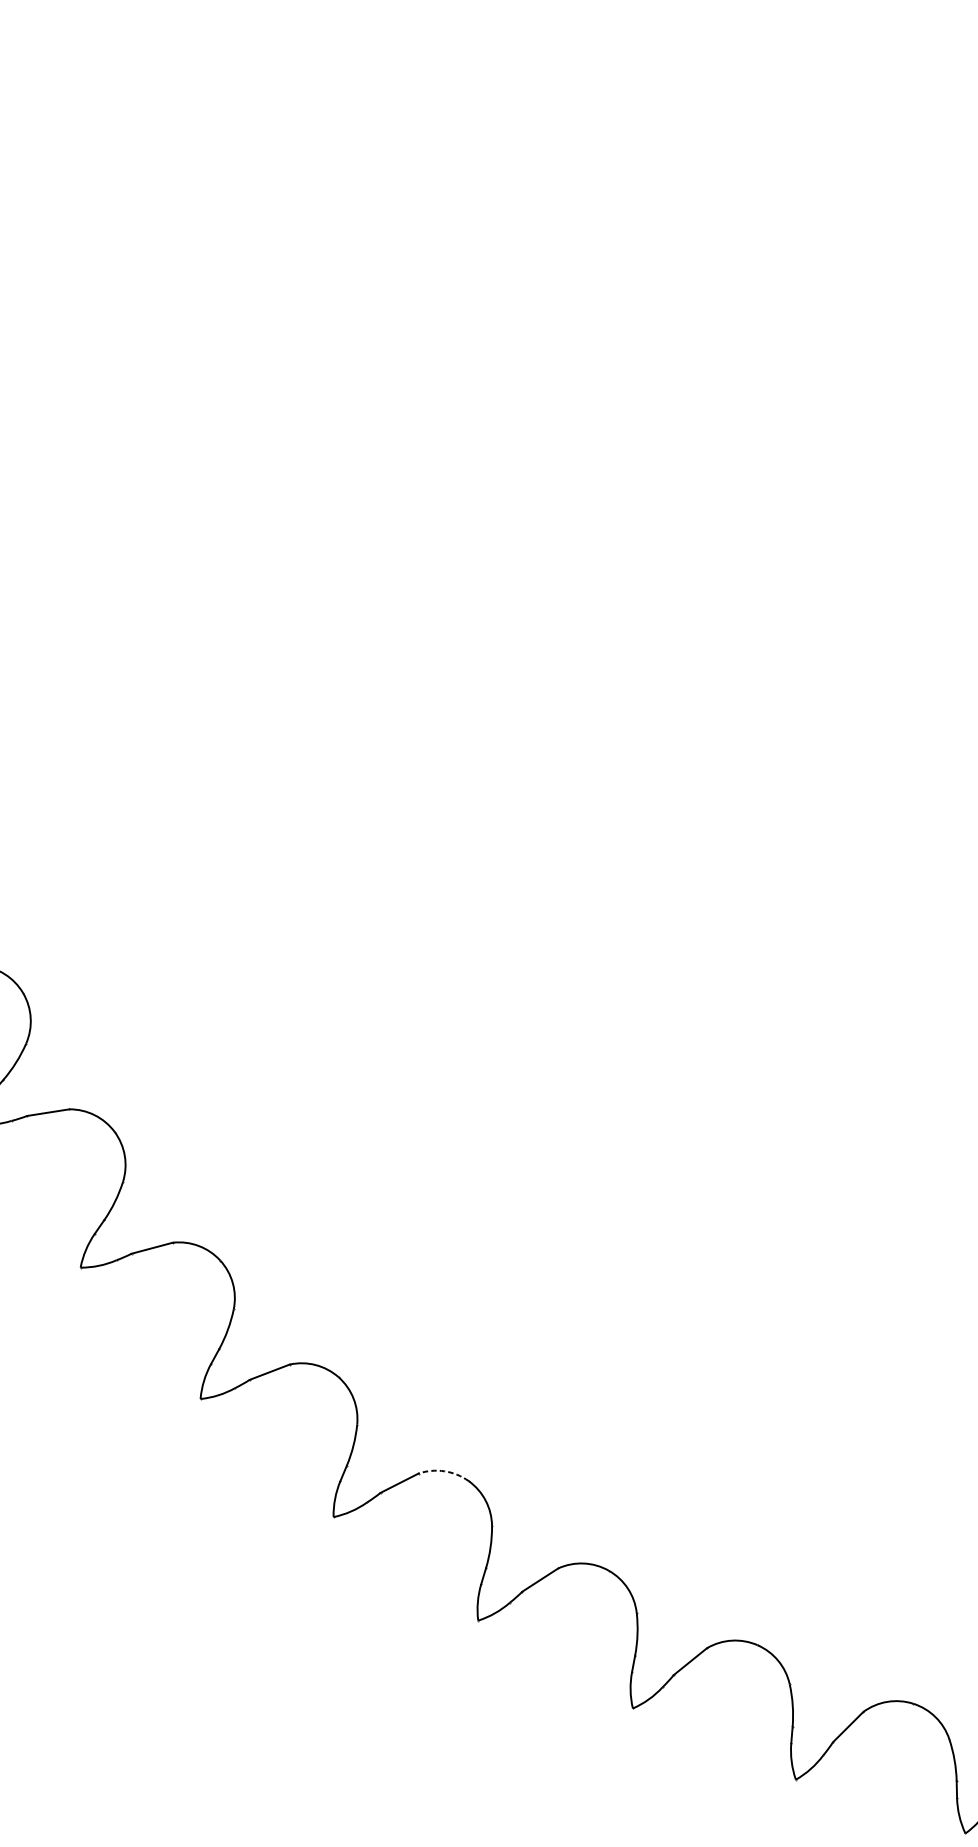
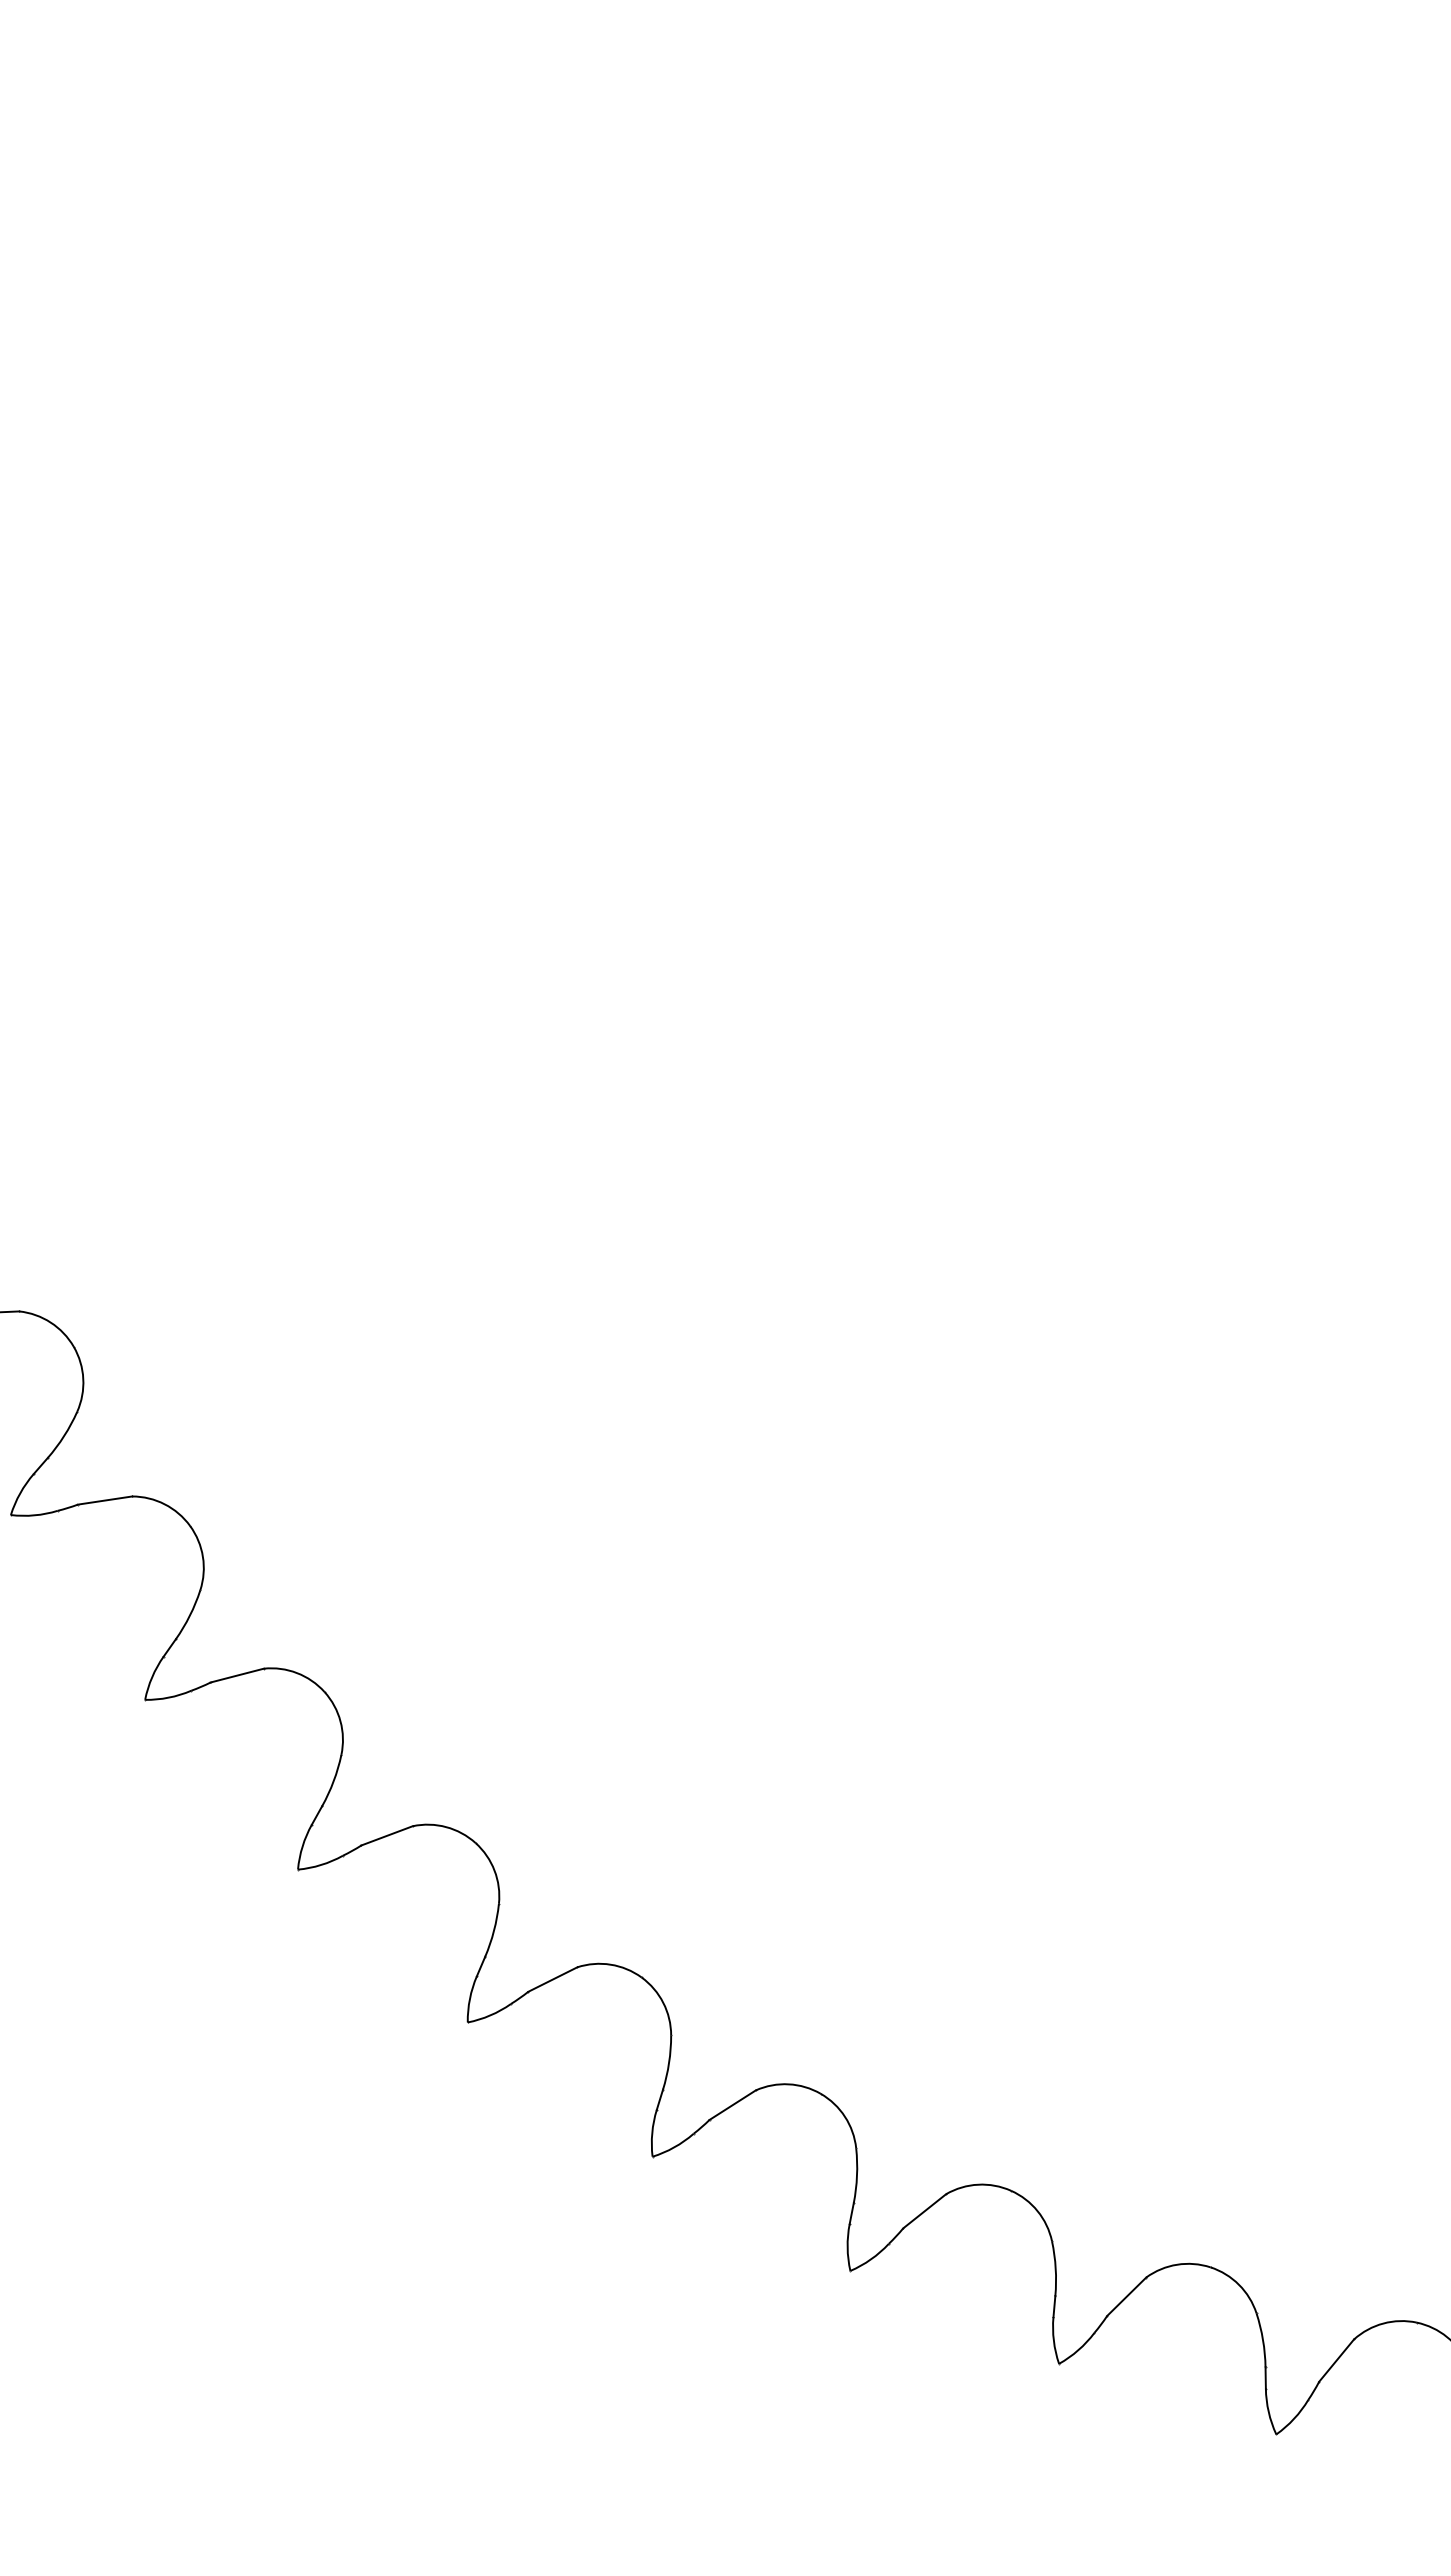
arc: (444, 1471) -> (788, 2084), dashed -> solid

